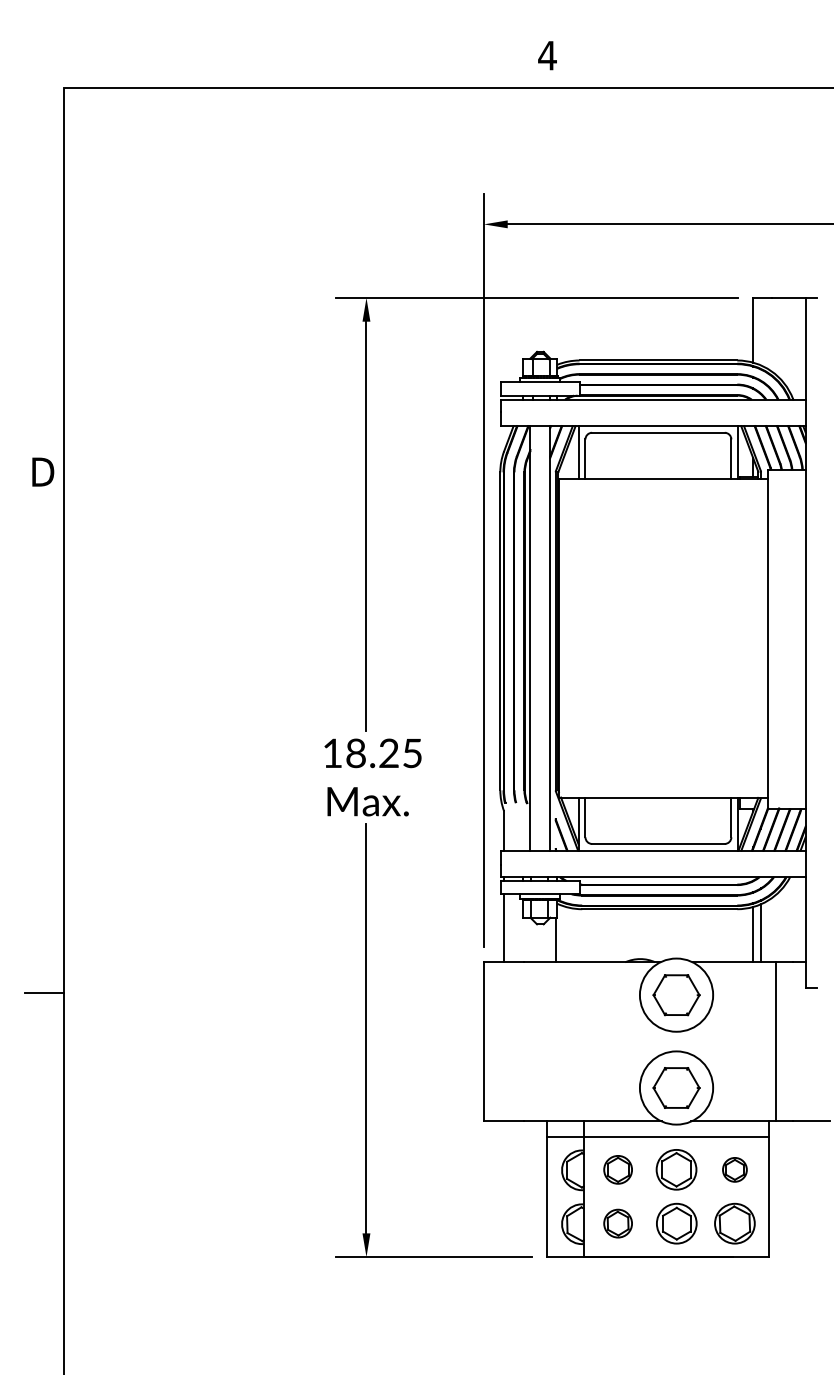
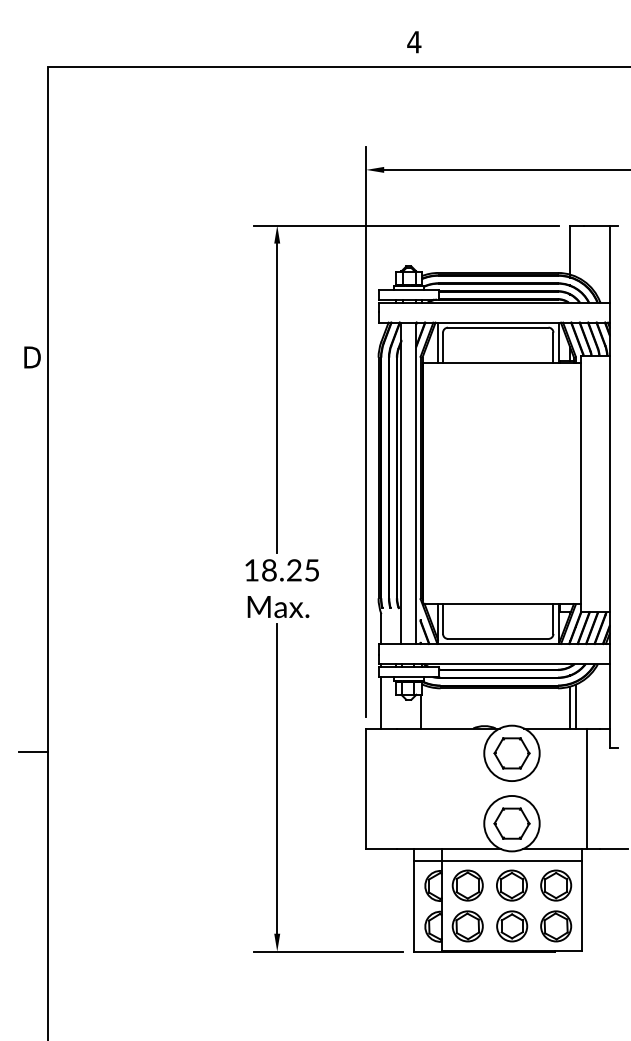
part: (617, 1169) -> (467, 885), size x1.43
part: (734, 1169) -> (555, 885), size x1.67
part: (617, 1223) -> (467, 926), size x1.43

